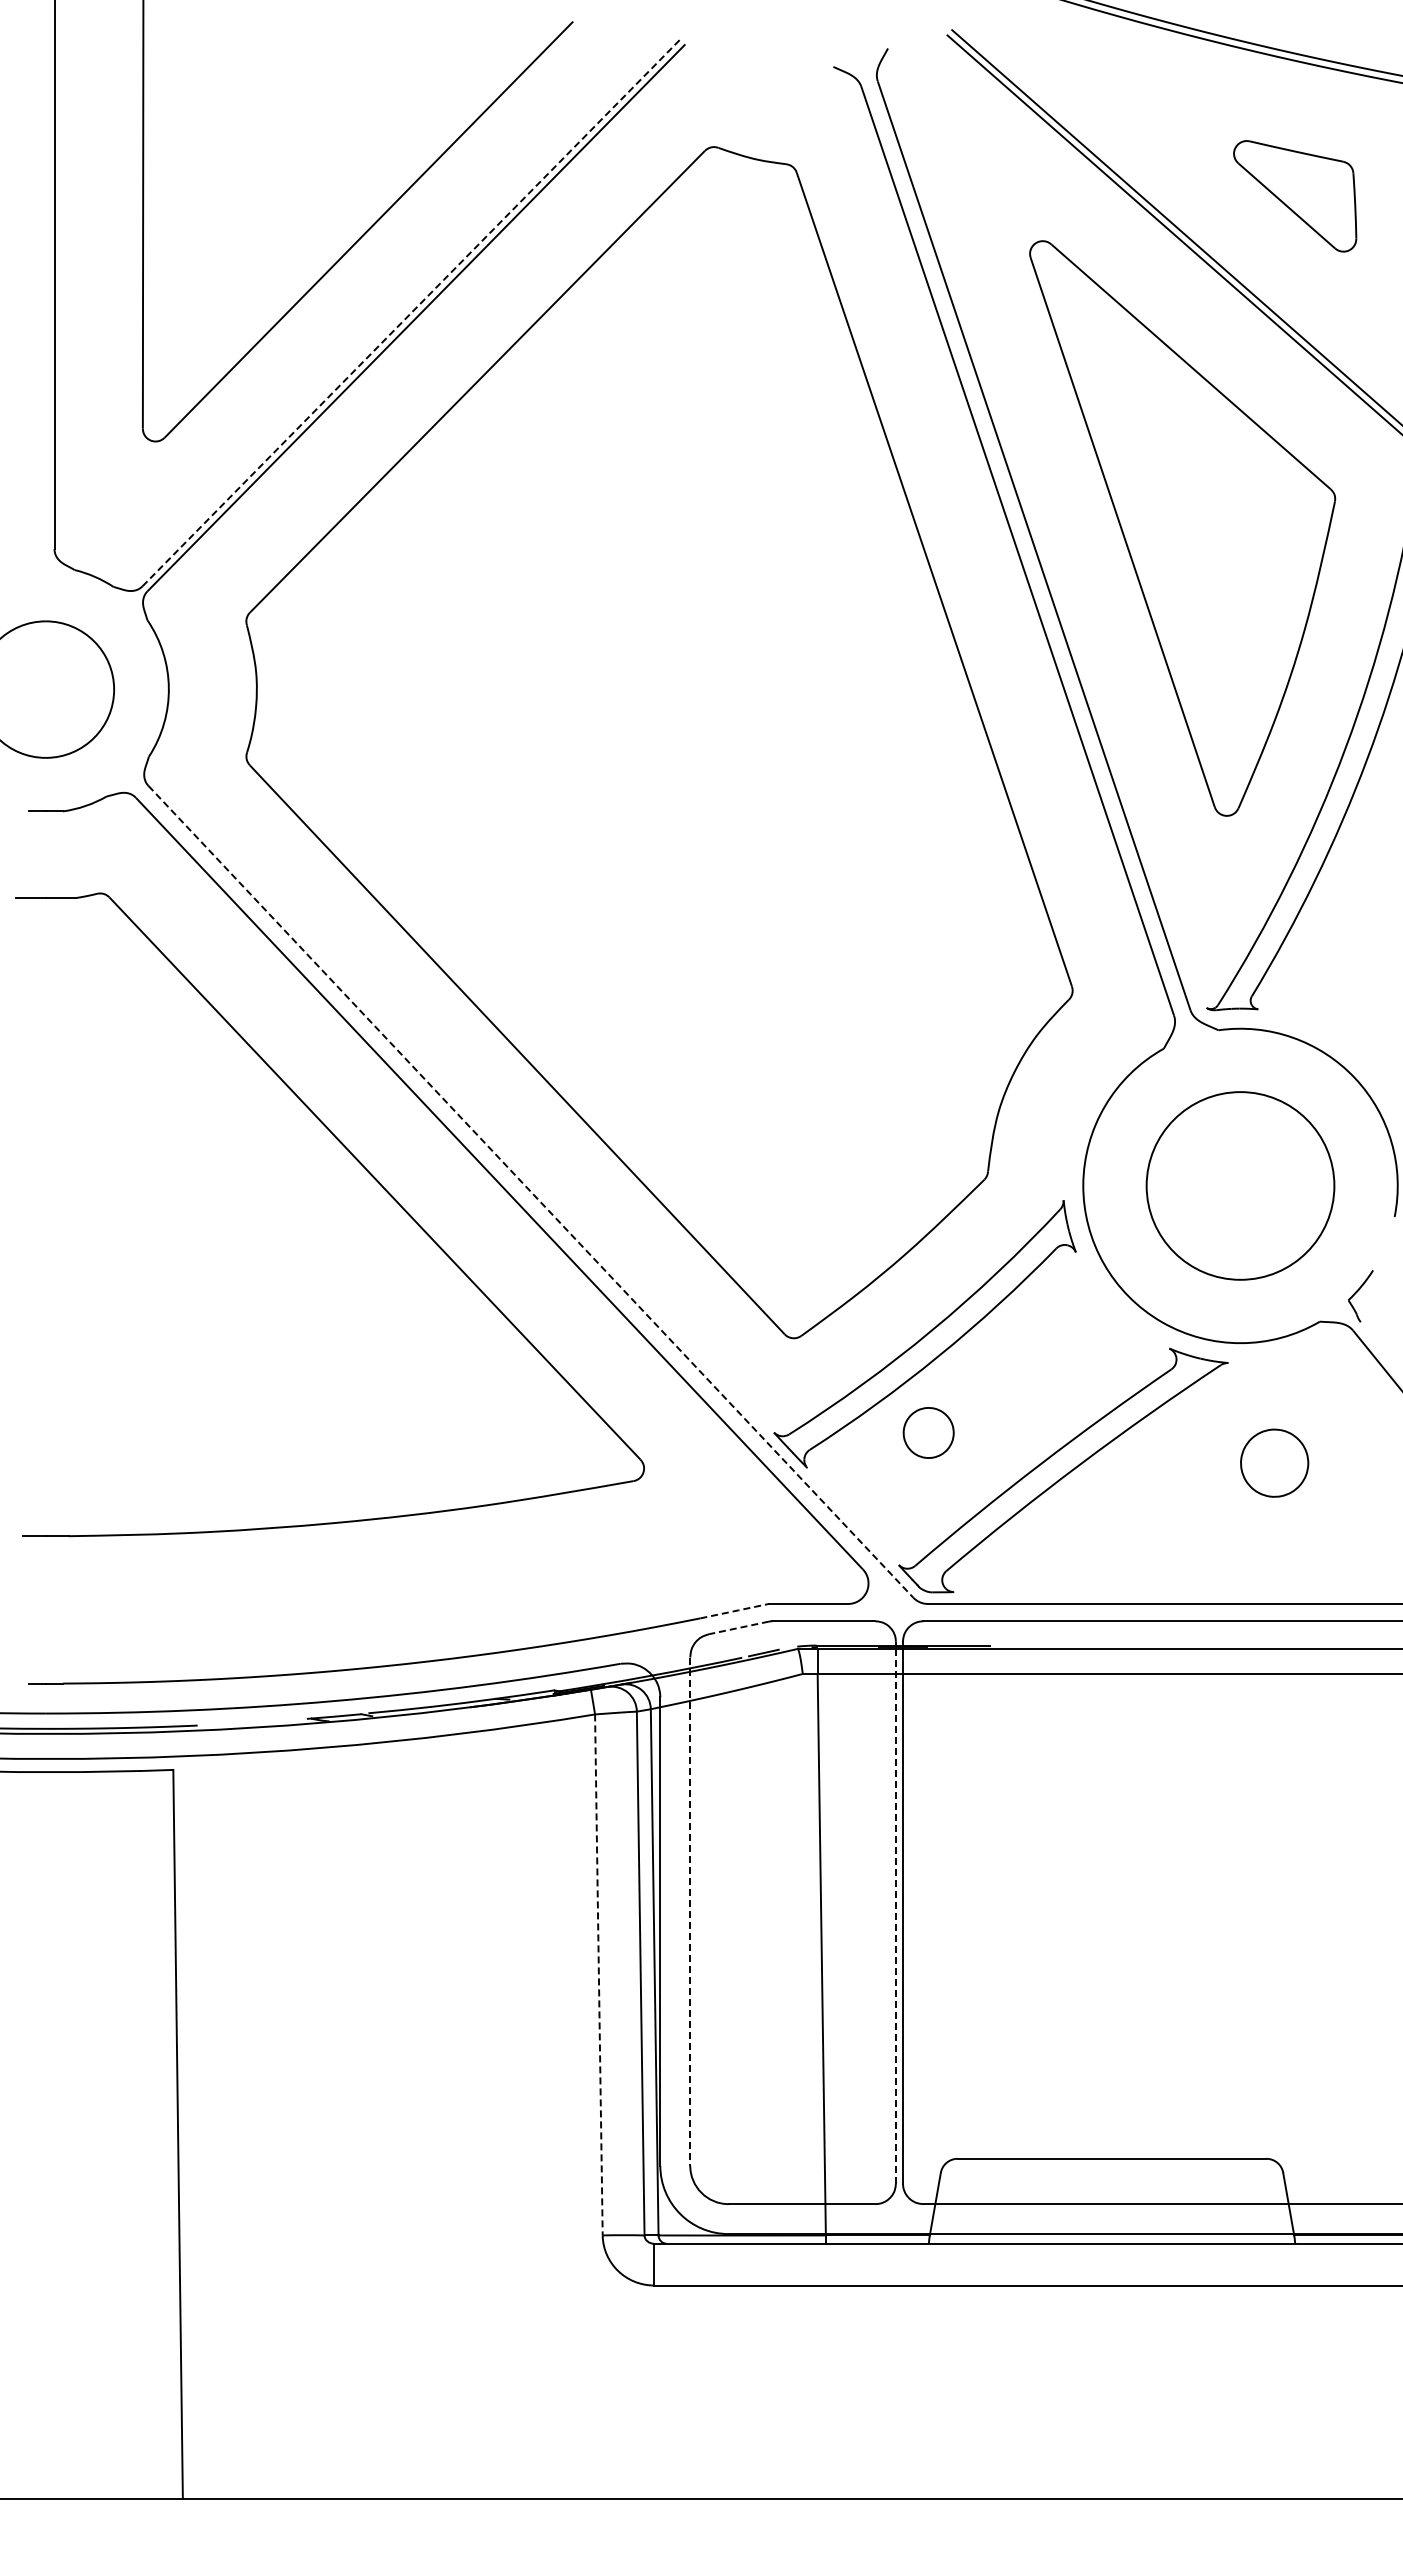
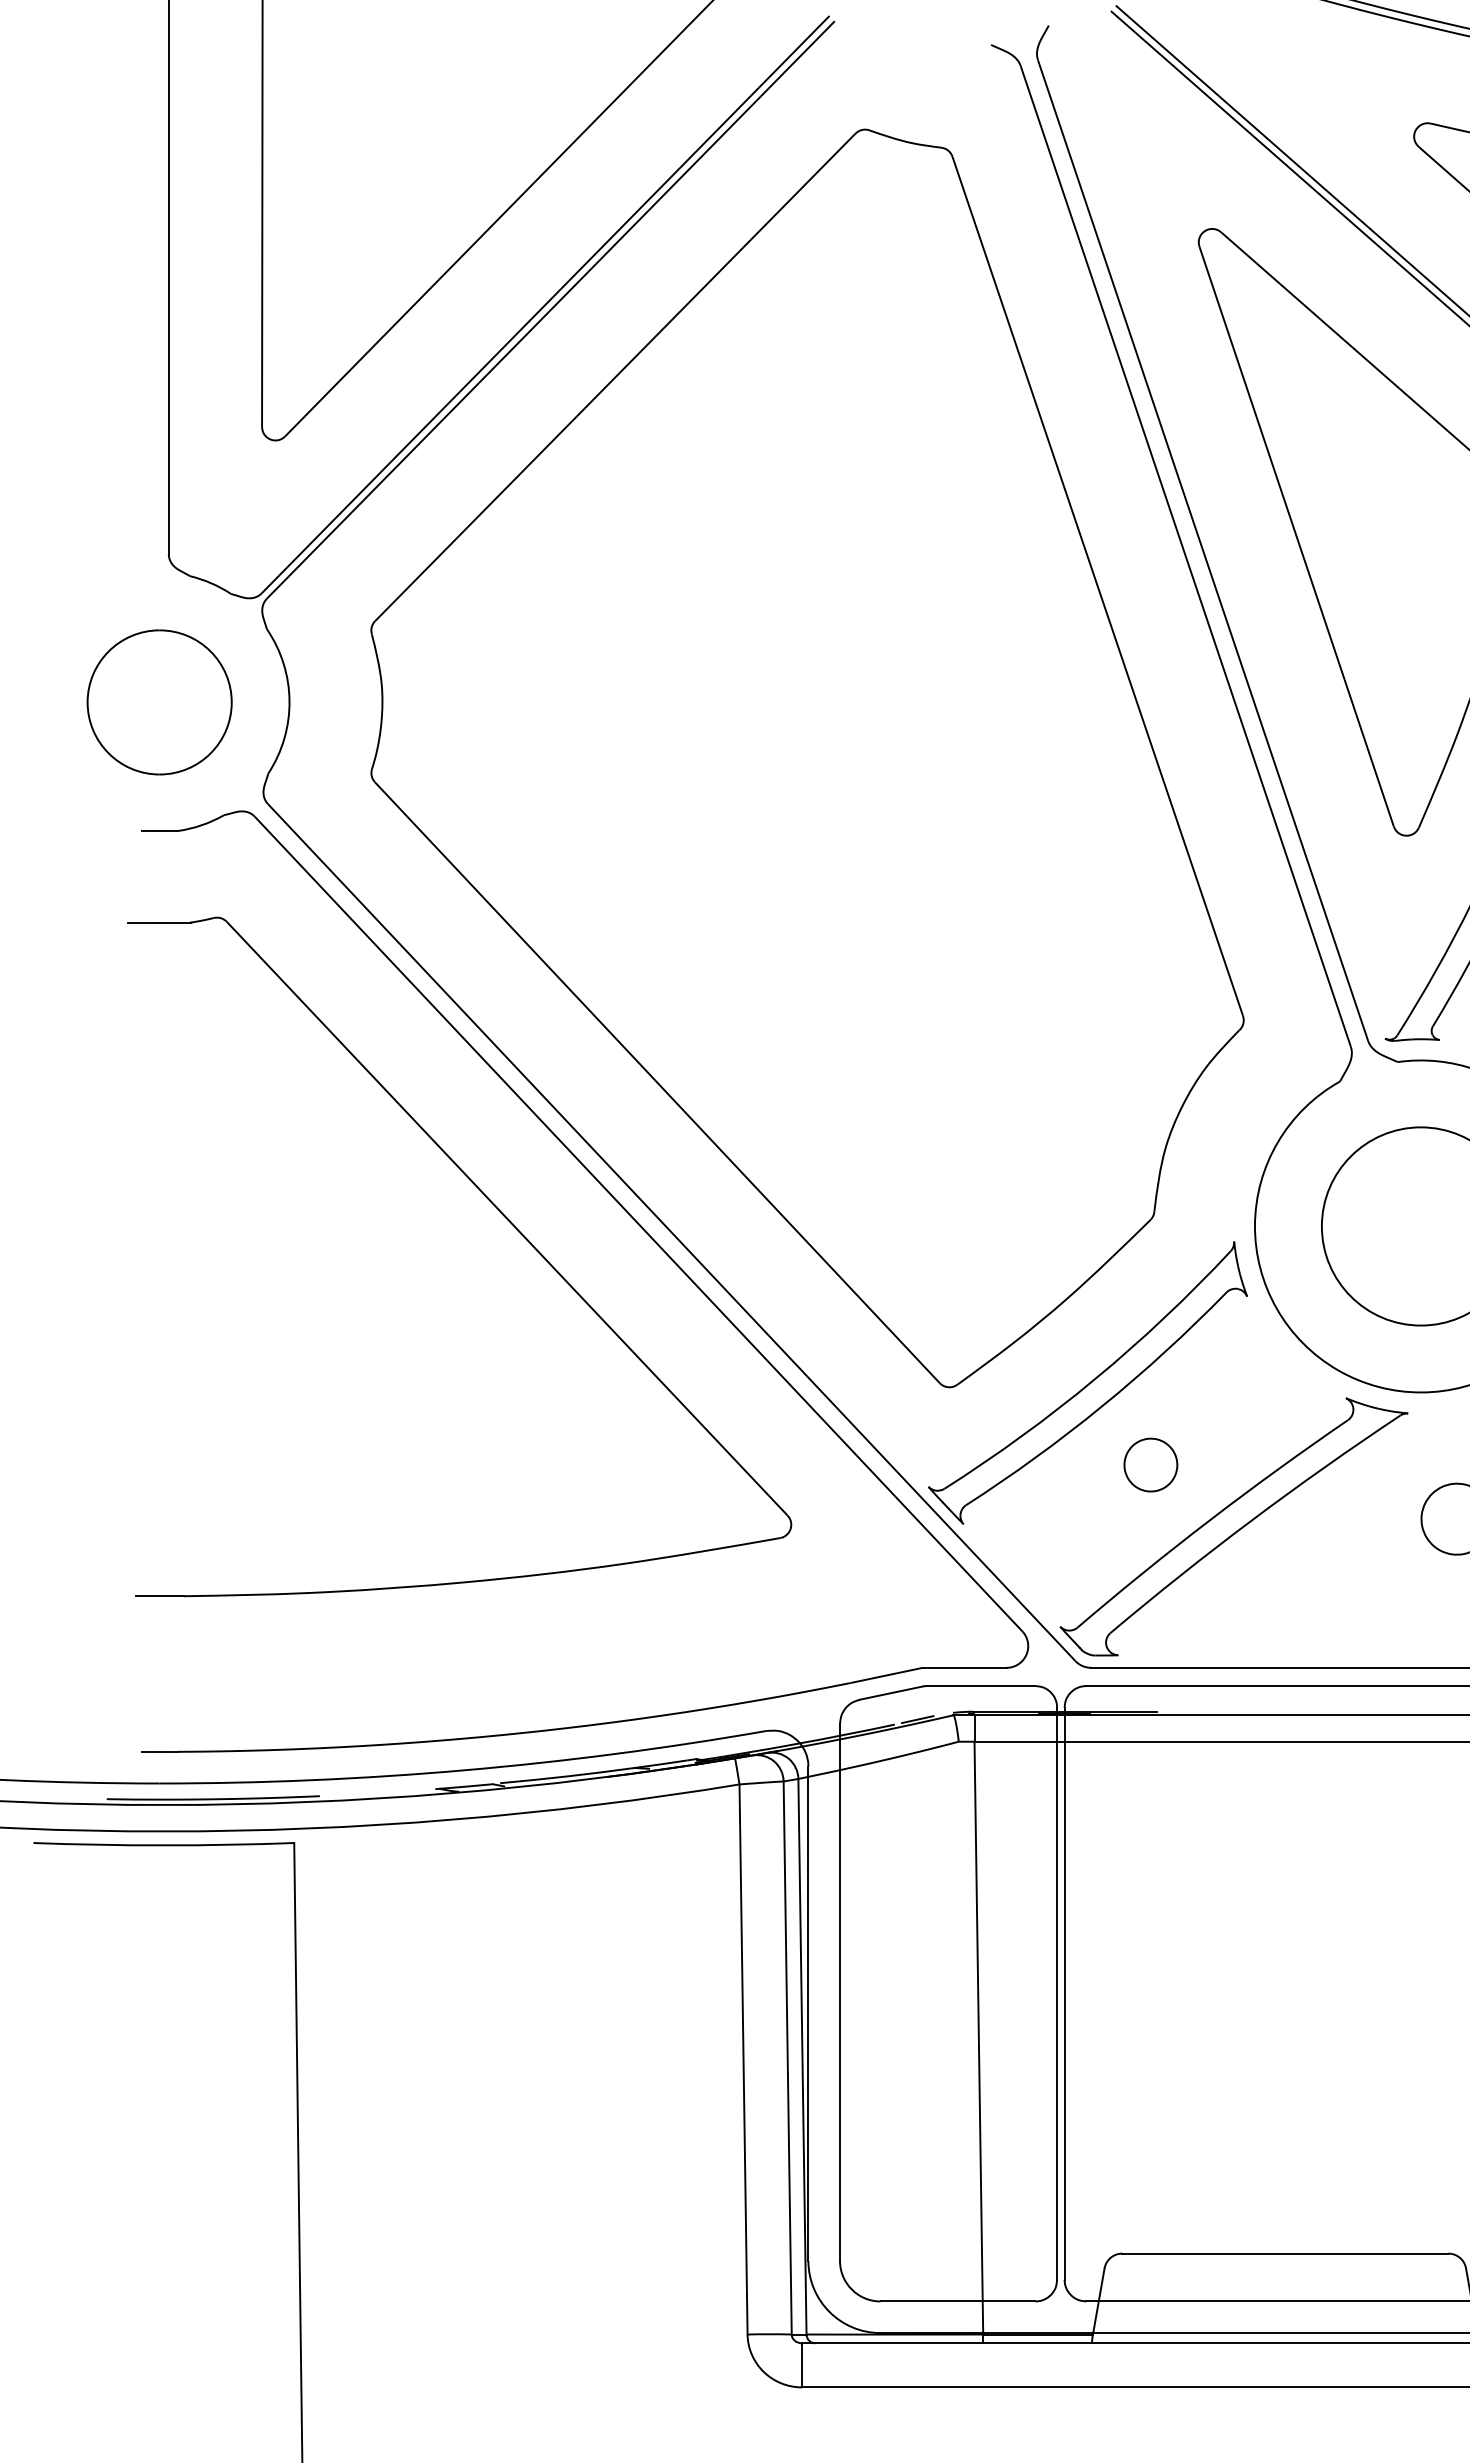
line: (412, 312) -> (546, 304), dashed -> solid
line: (531, 1192) -> (672, 1233), dashed -> solid
part: (928, 1432) -> (1150, 1464), moved
line: (734, 1611) -> (886, 1675), dashed -> solid
line: (739, 1627) -> (891, 1692), dashed -> solid
line: (690, 1912) -> (840, 1993), dashed -> solid
line: (895, 1912) -> (1056, 1993), dashed -> solid
line: (598, 1974) -> (743, 2059), dashed -> solid

